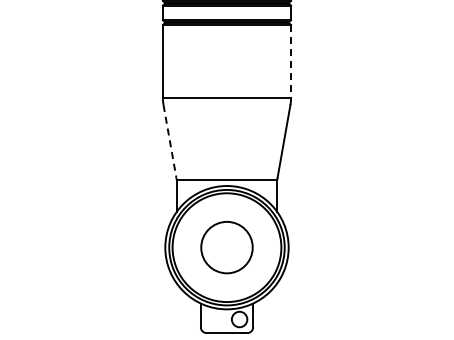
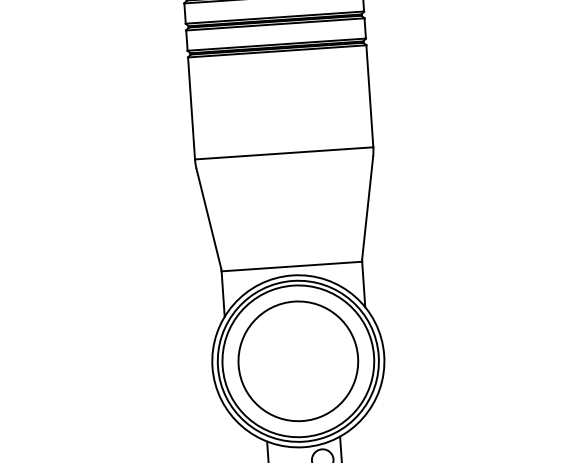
line: (291, 61) -> (370, 96), dashed -> solid
line: (169, 141) -> (208, 218), dashed -> solid
circle: (226, 247) -> (297, 361), size x1.67

